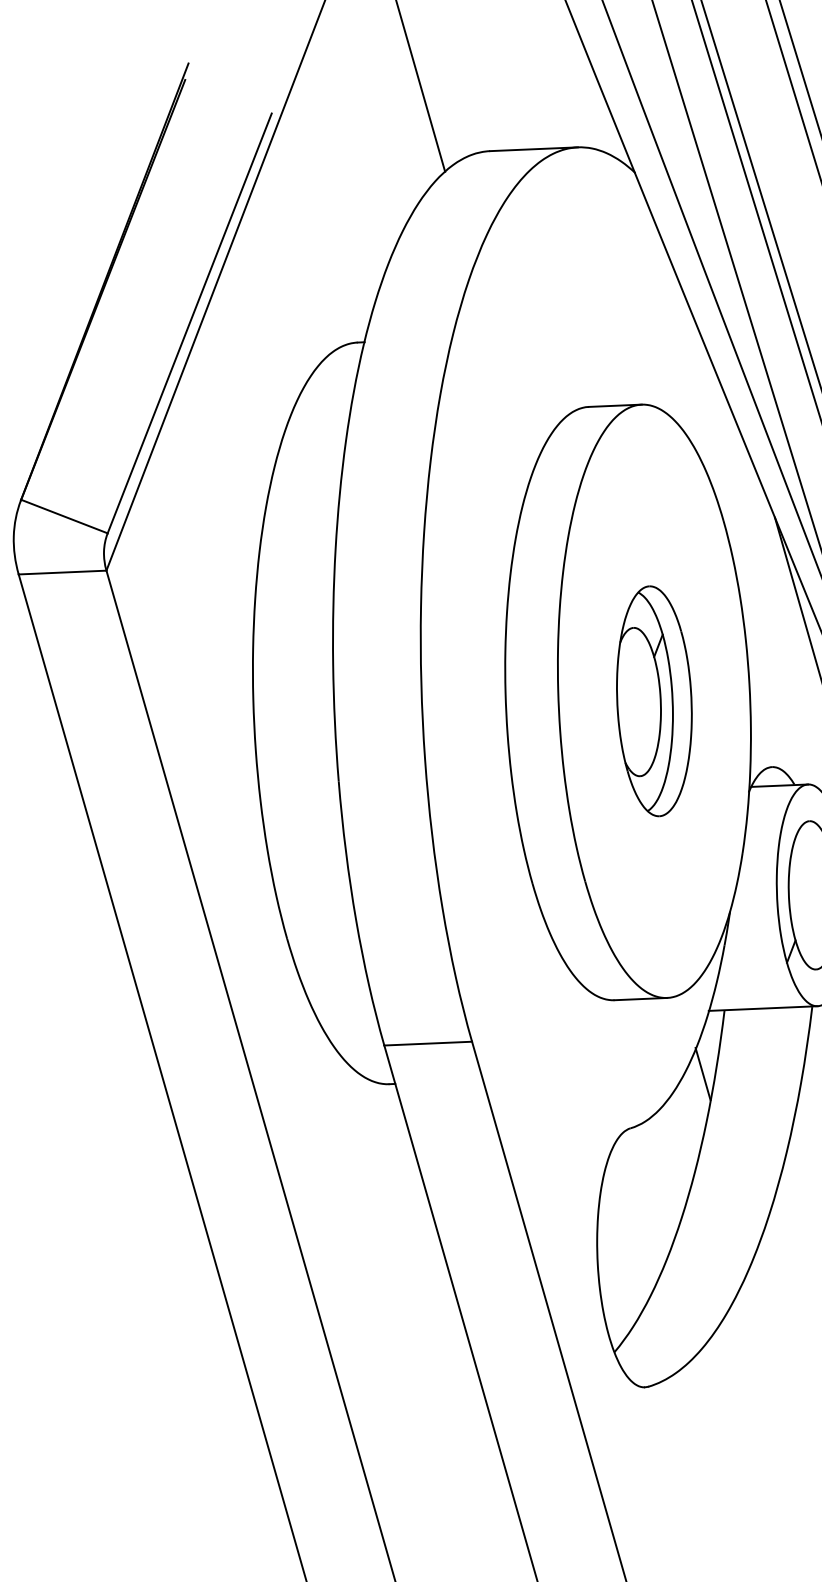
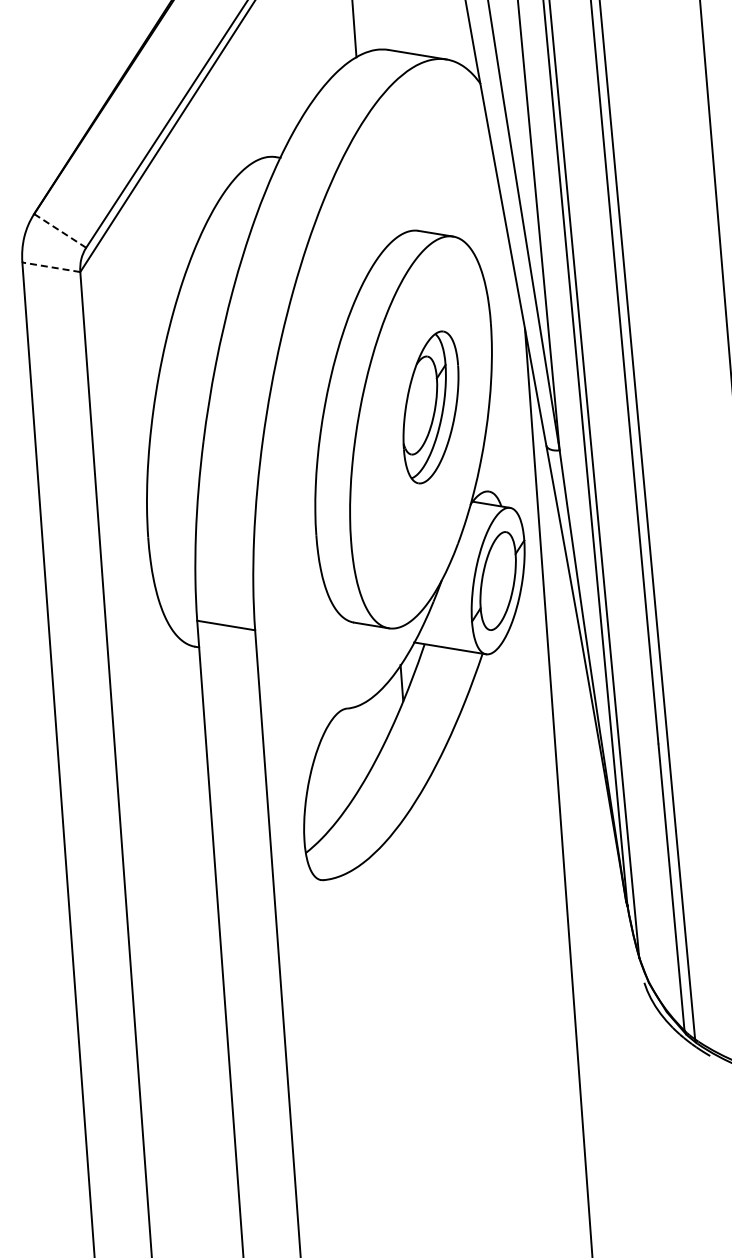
line: (63, 516) -> (59, 230), solid -> dashed
line: (61, 573) -> (50, 267), solid -> dashed
part: (653, 701) -> (430, 407), moved

